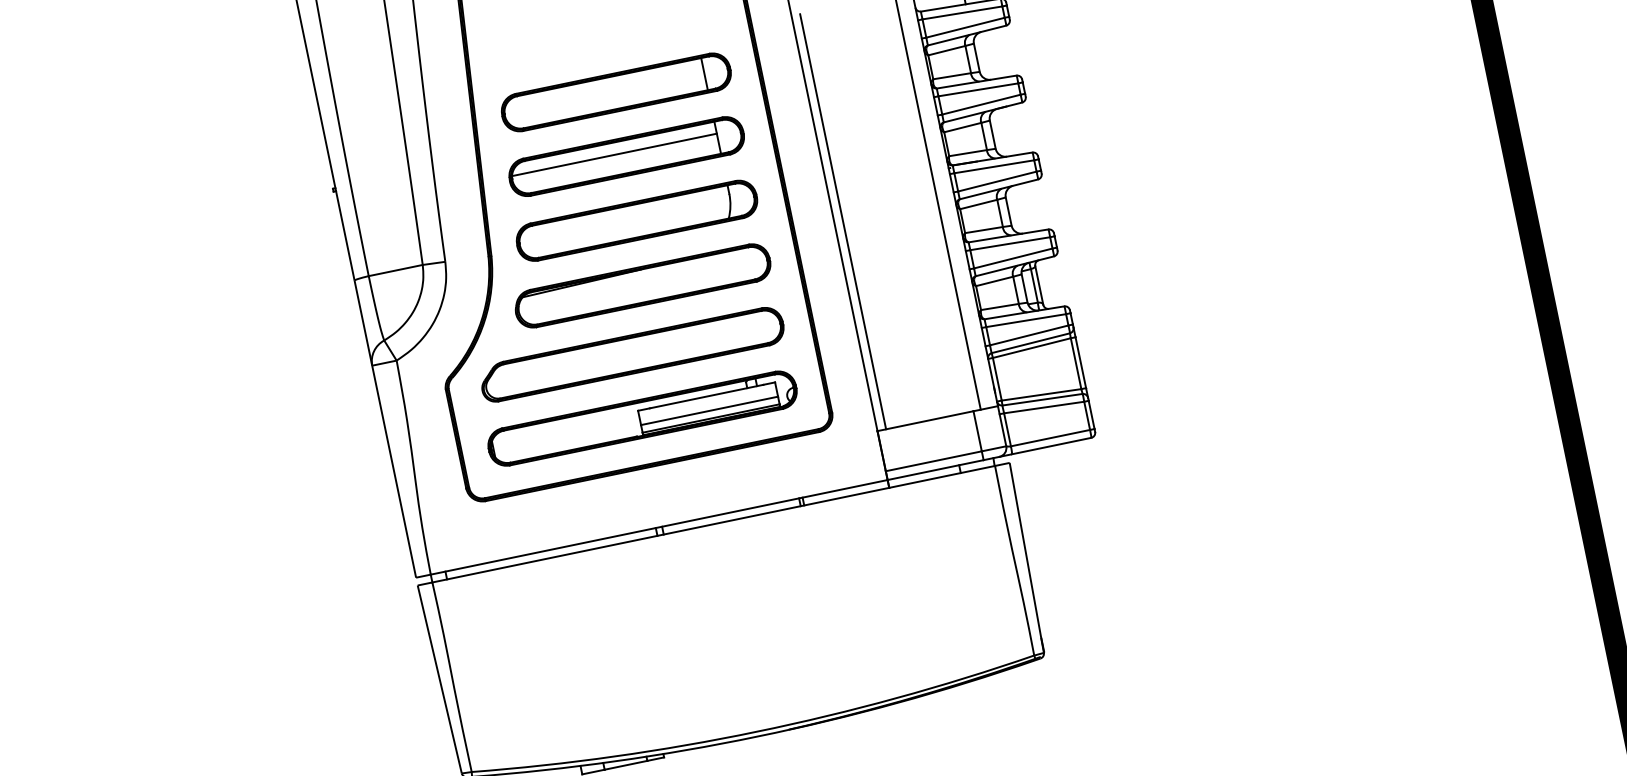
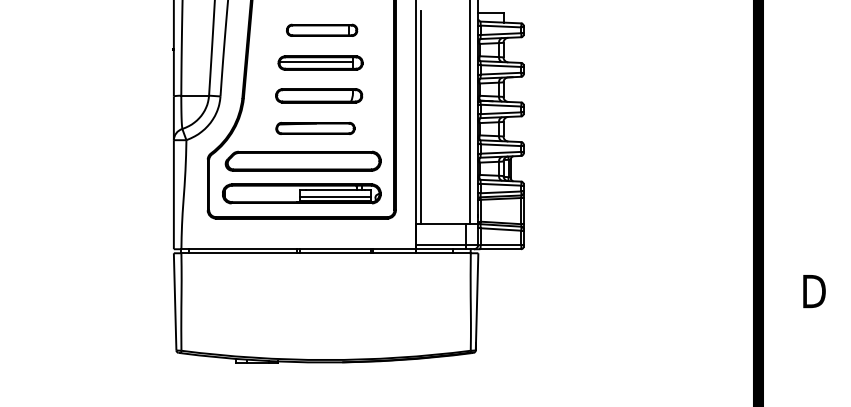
part: (615, 92) -> (321, 30), size x0.6
part: (626, 155) -> (320, 62), size x0.7
part: (635, 220) -> (318, 95), size x0.7
part: (642, 285) -> (315, 128), size x0.6

